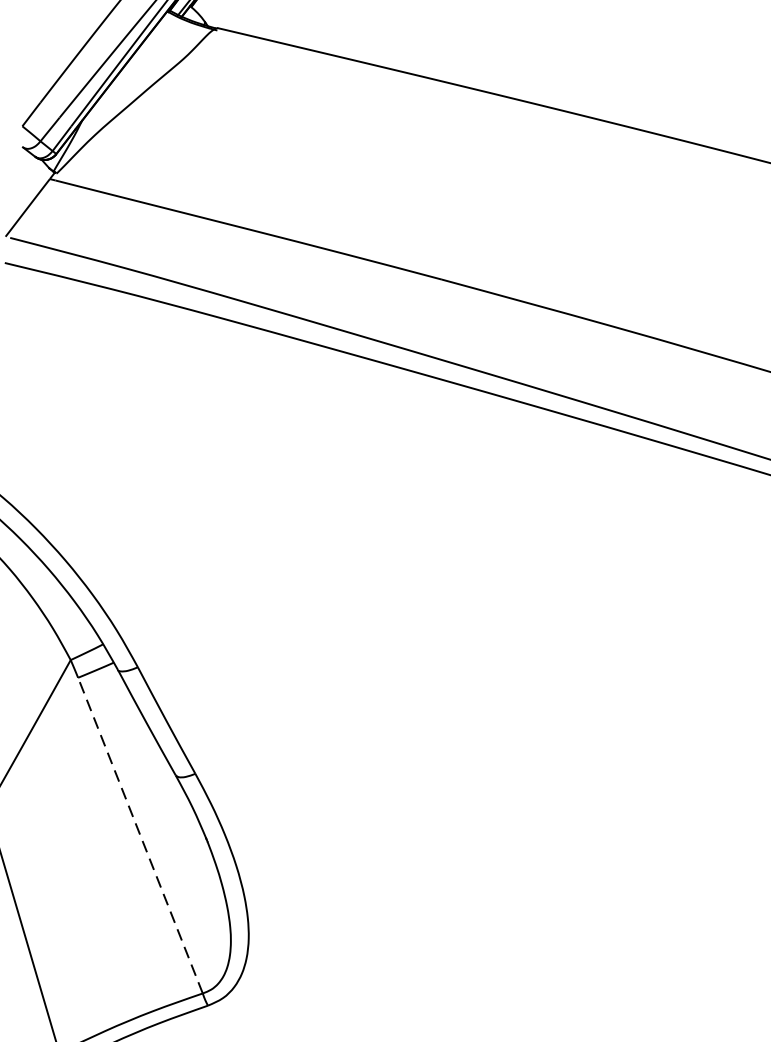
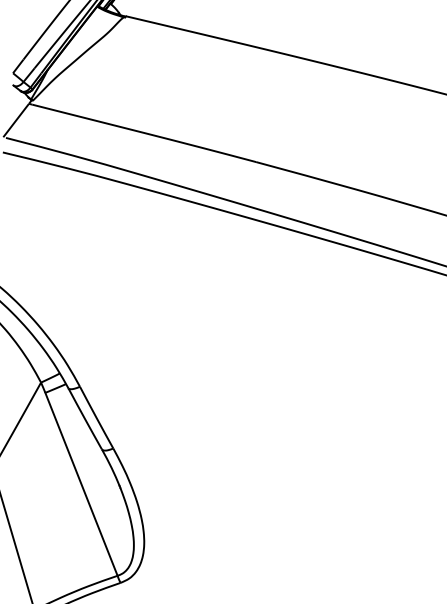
line: (140, 834) -> (81, 483), dashed -> solid

